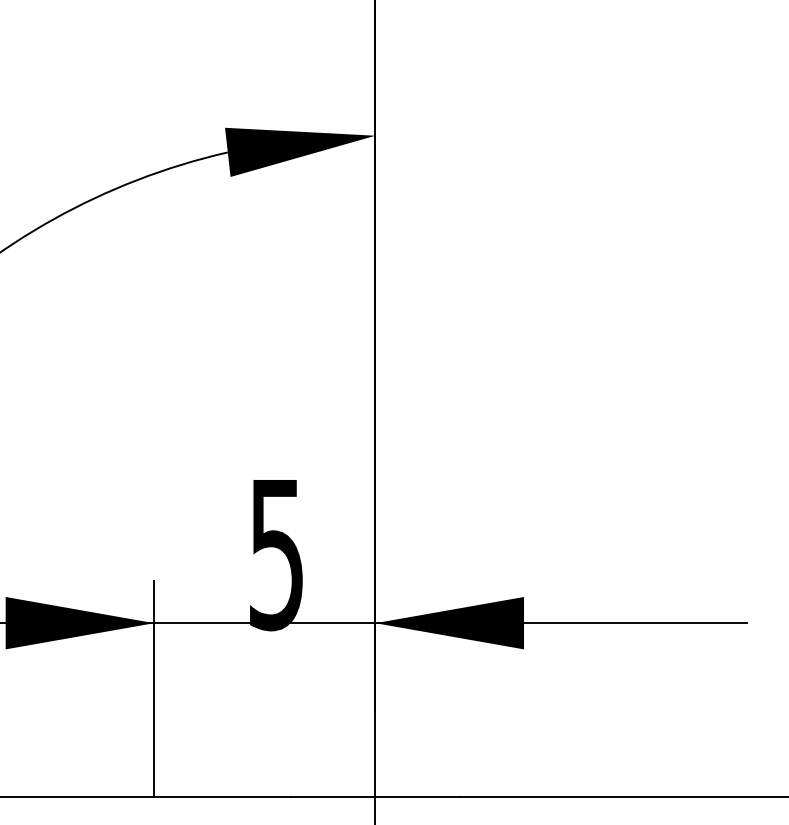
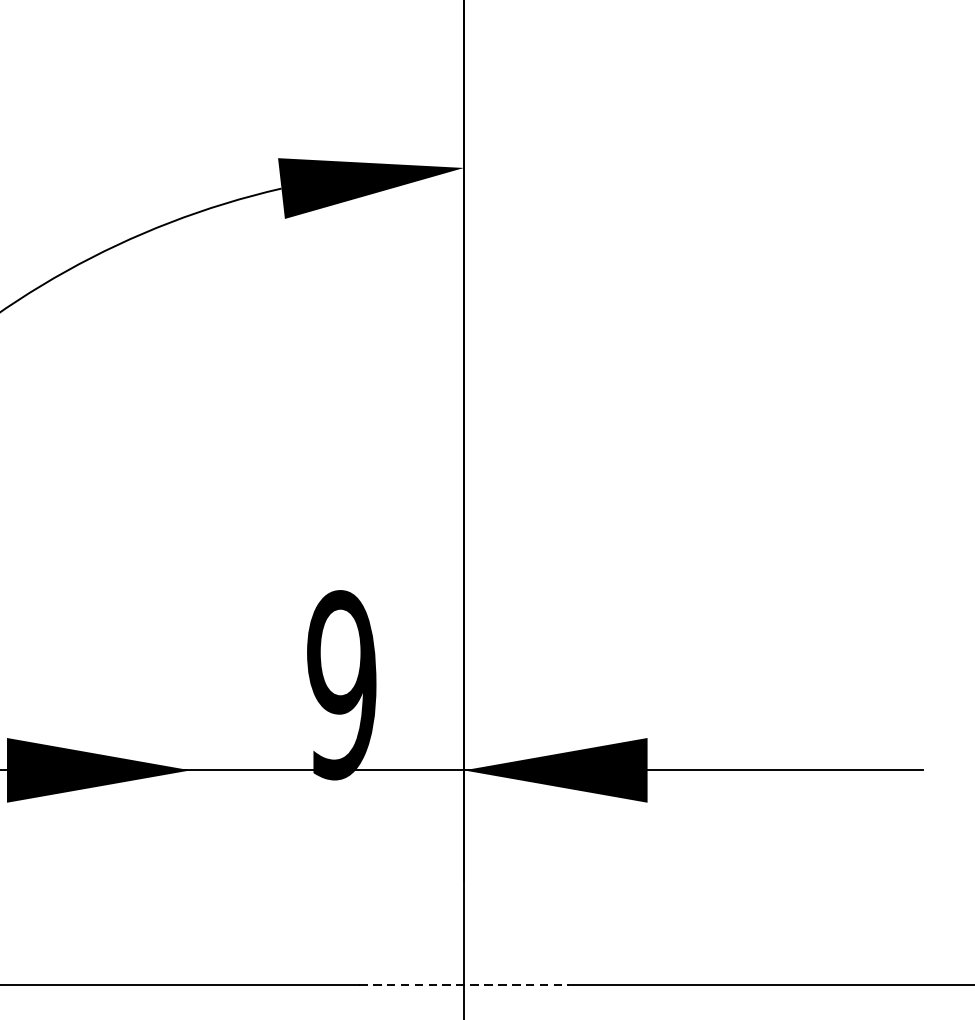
text: (276, 554) -> (341, 685), 5 -> 9
line: (154, 687) -> (190, 849), removed
line: (375, 797) -> (464, 985), solid -> dashed

